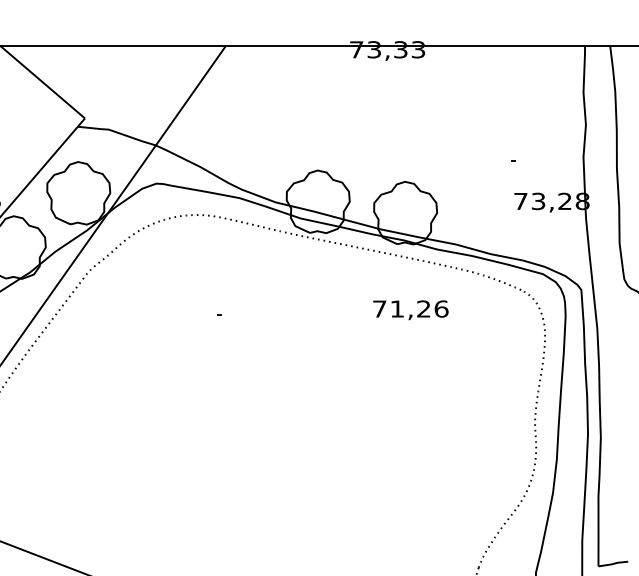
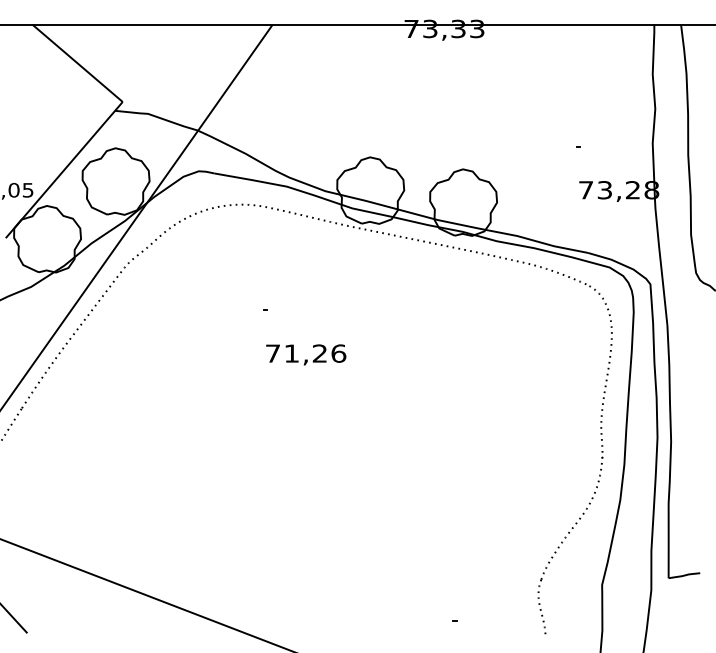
text: (411, 309) -> (306, 354), moved

